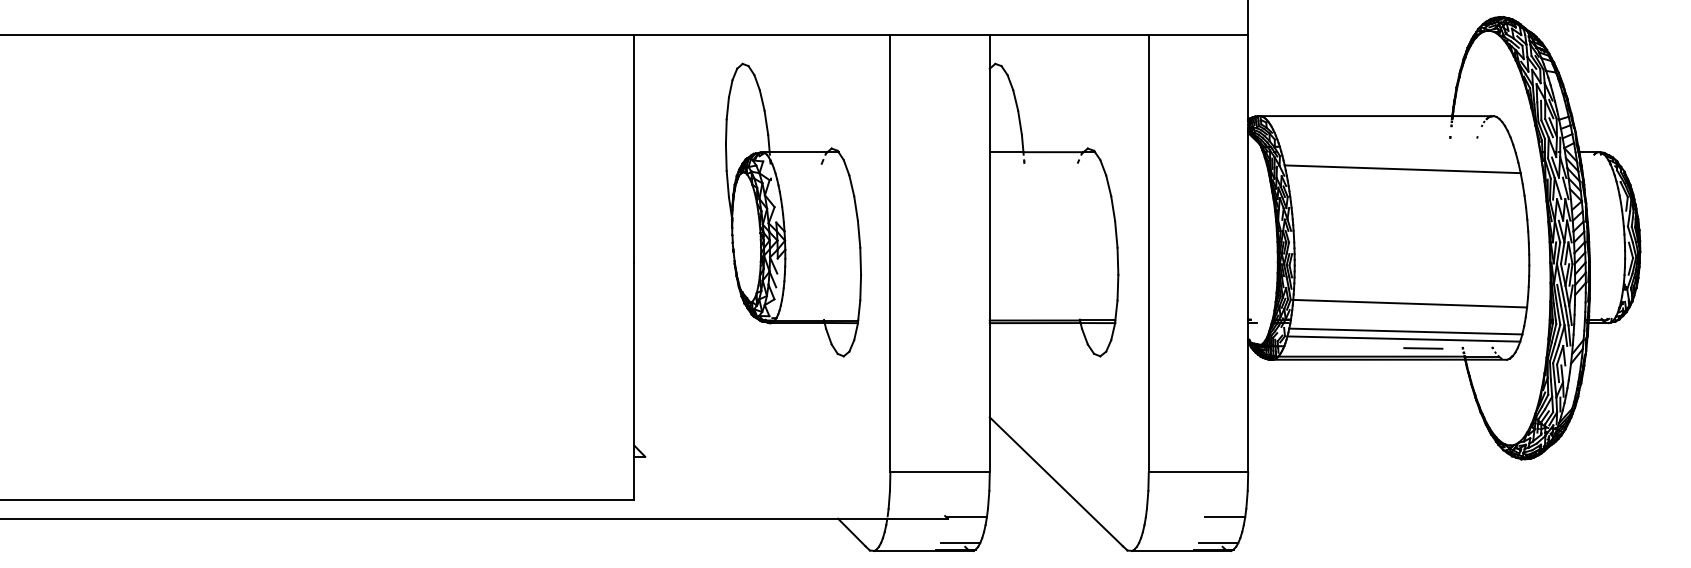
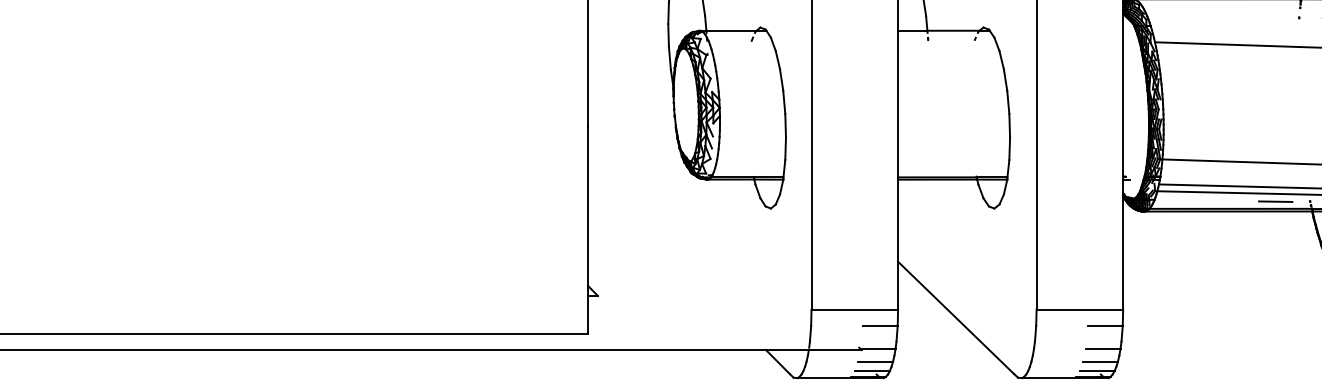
line: (969, 490) -> (880, 325), added
line: (1227, 490) -> (1105, 325), added
line: (964, 532) -> (876, 362), added
line: (1222, 532) -> (1100, 362), added

